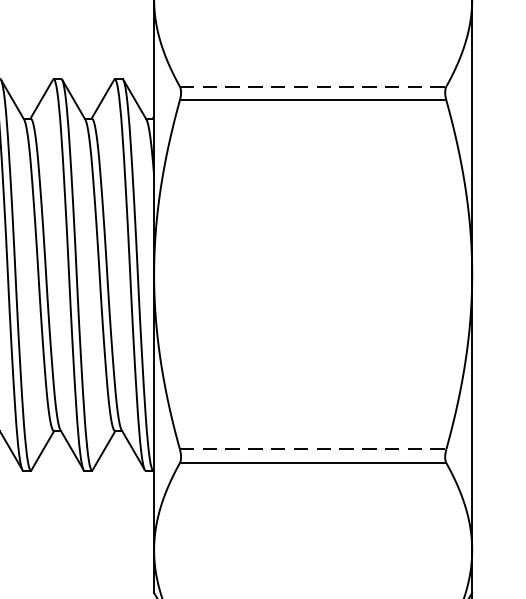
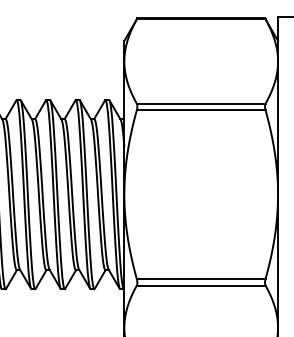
line: (313, 86) -> (201, 103), dashed -> solid
line: (313, 448) -> (201, 278), dashed -> solid

